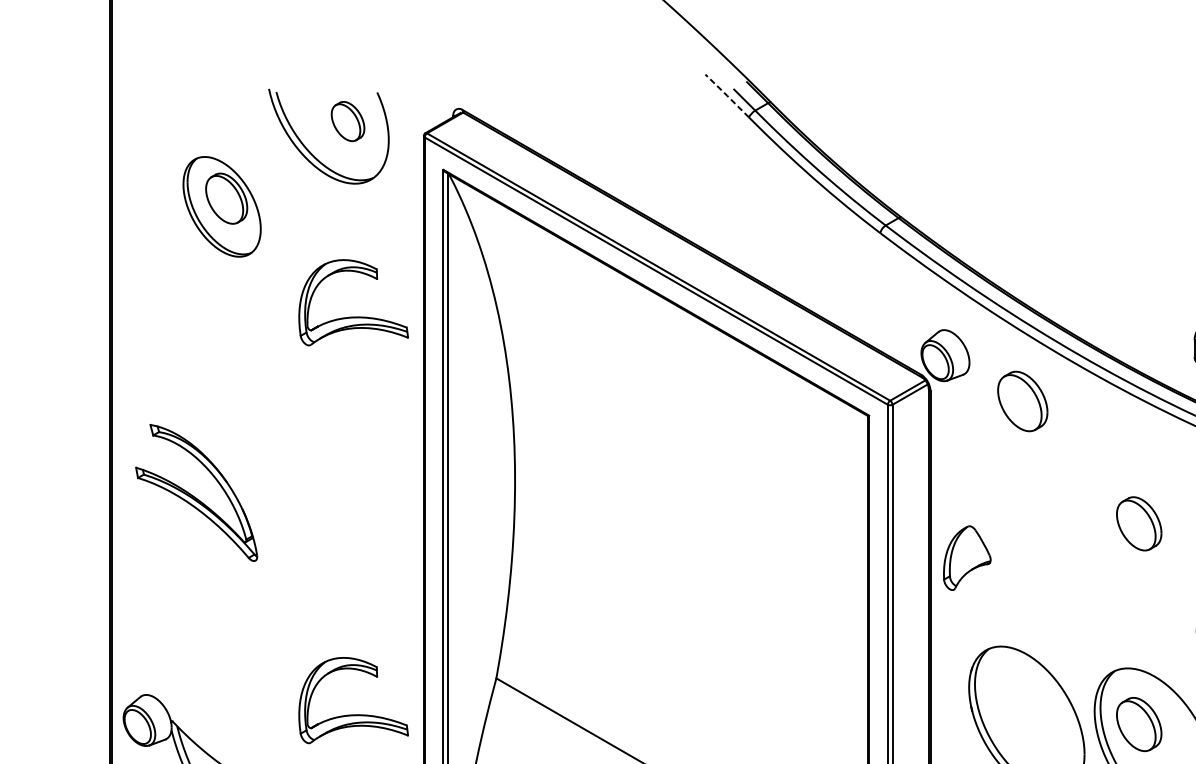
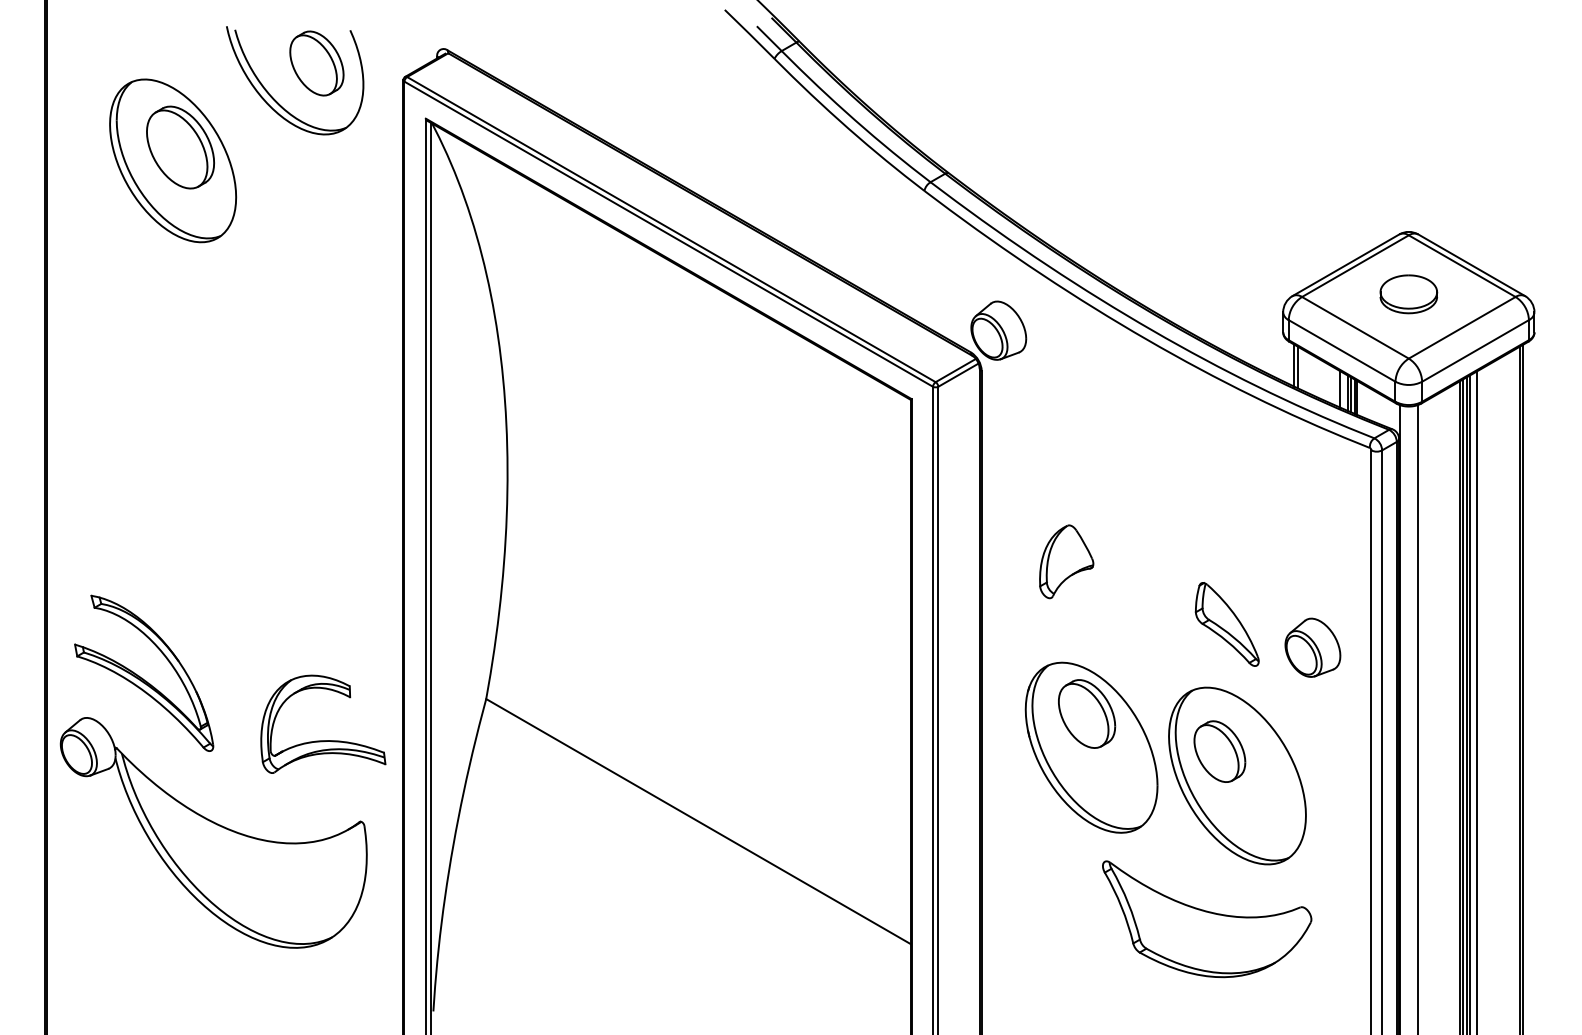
line: (727, 96) -> (749, 34), dashed -> solid
part: (347, 121) -> (316, 63), size x1.43
part: (222, 206) -> (173, 160), size x1.43
part: (353, 316) -> (323, 286), removed
part: (1023, 401) -> (1087, 713), moved
part: (196, 492) -> (144, 672), moved
part: (1138, 523) -> (1219, 522), removed
part: (967, 557) -> (1066, 561), moved
part: (1145, 613) -> (1226, 624), added

